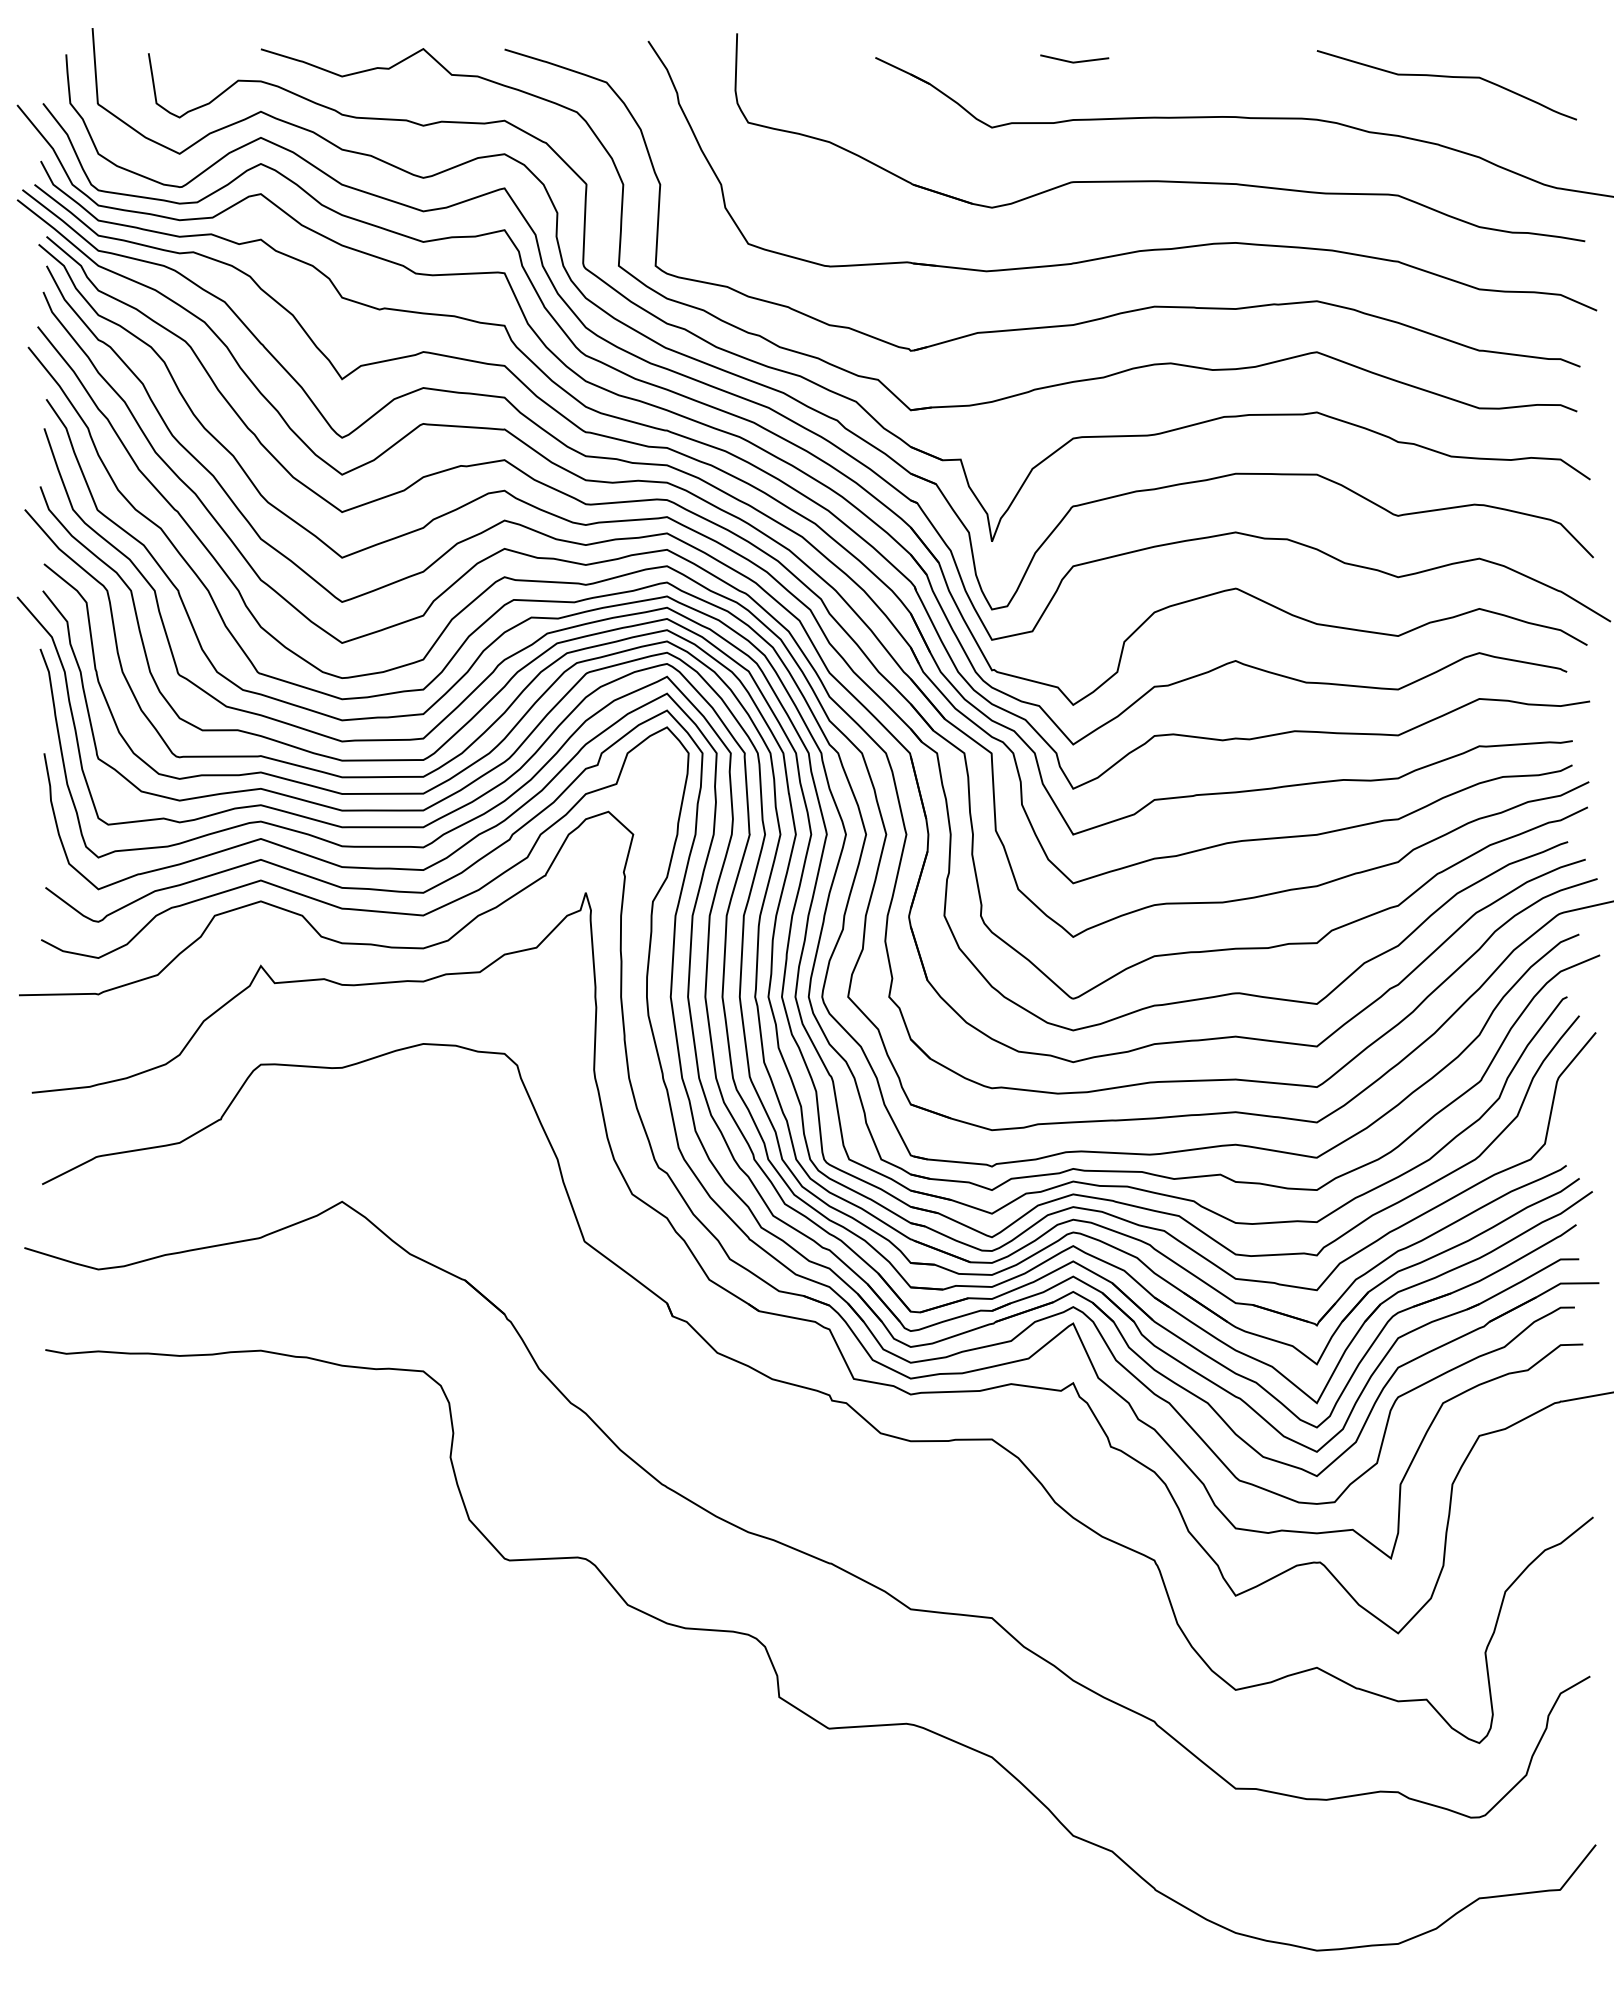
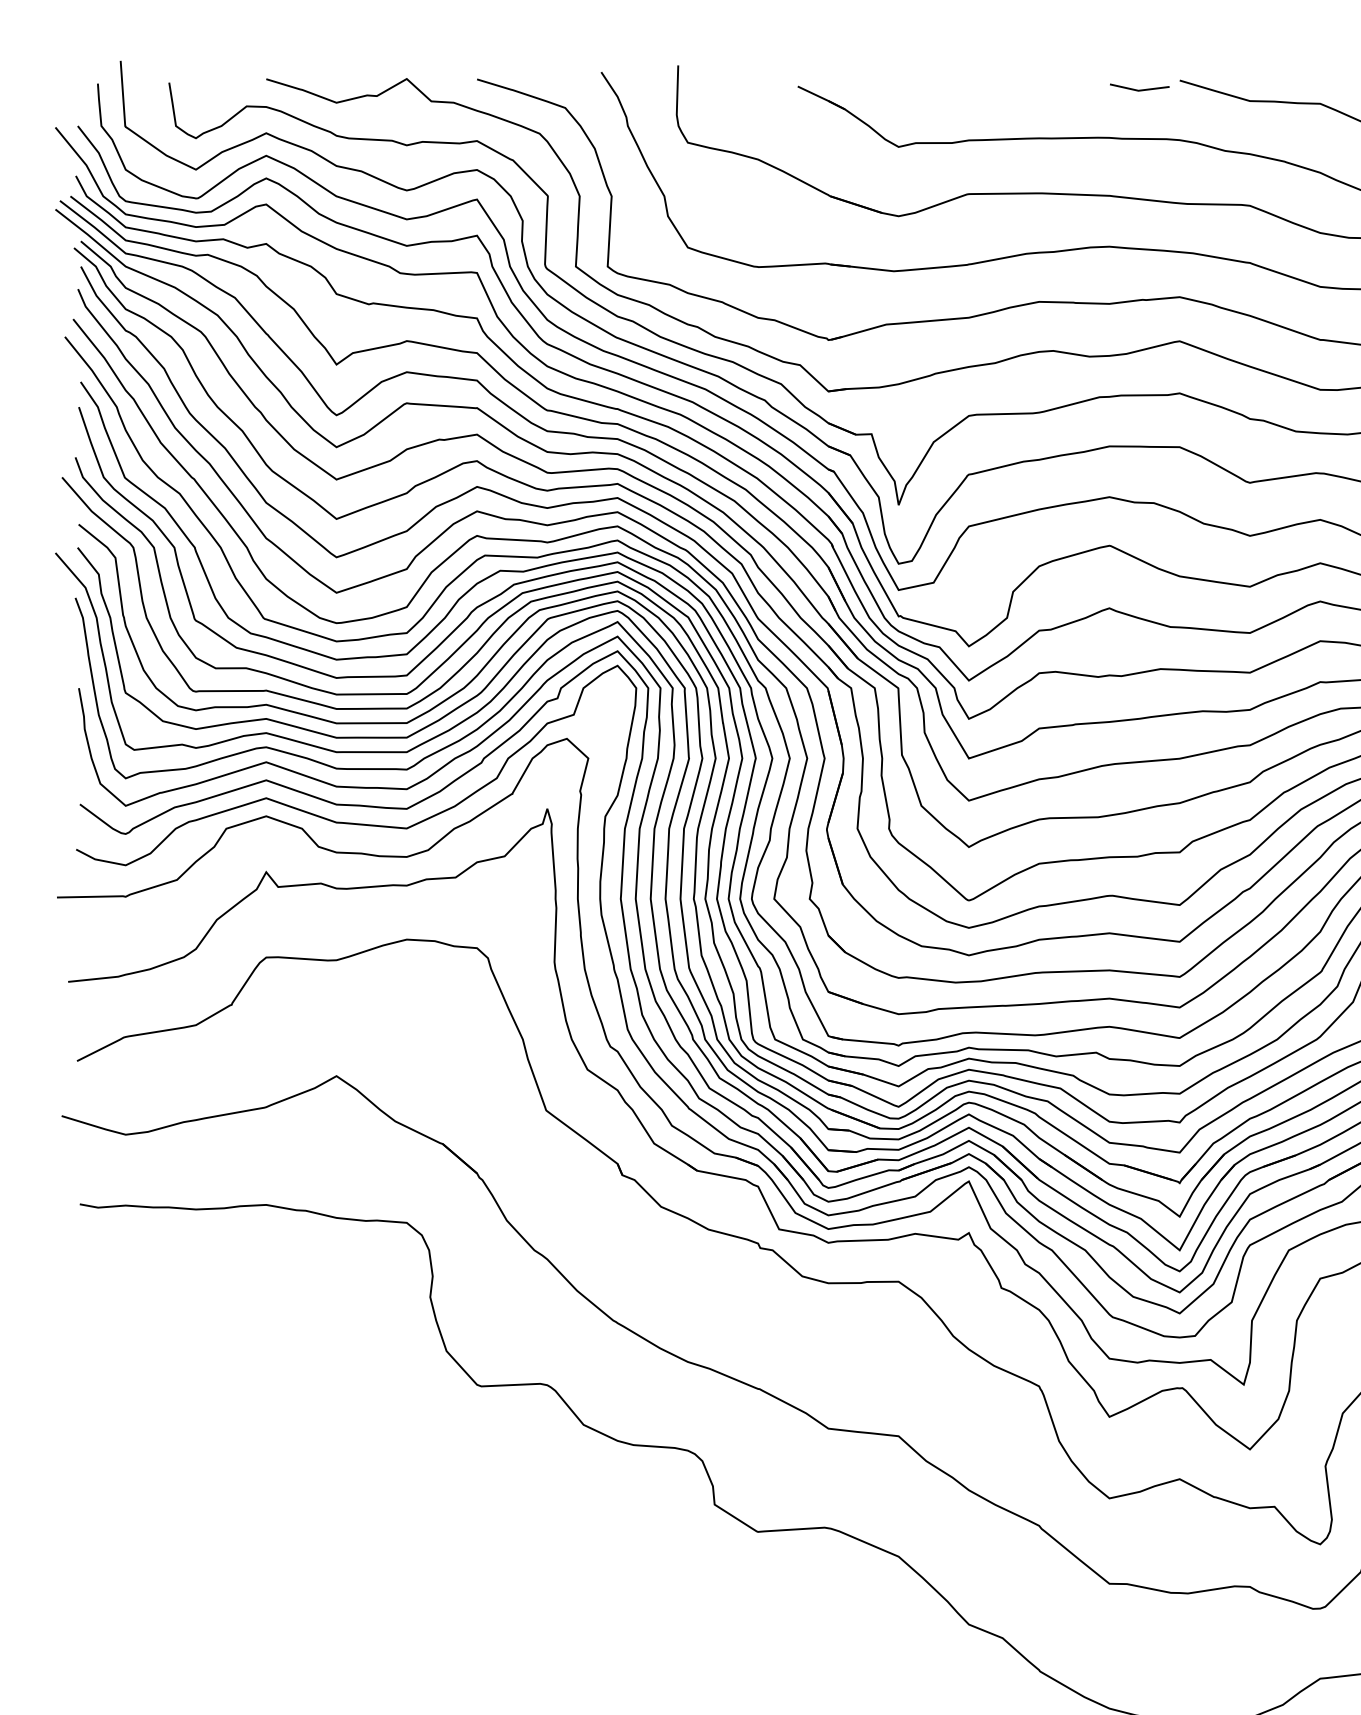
line: (1074, 61) -> (1139, 89), moved

